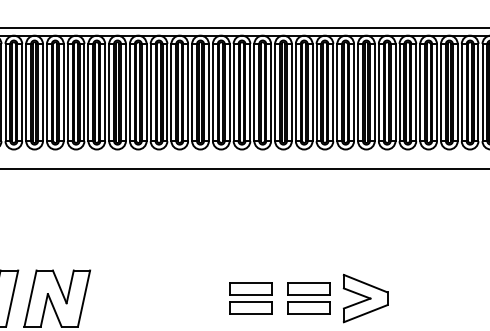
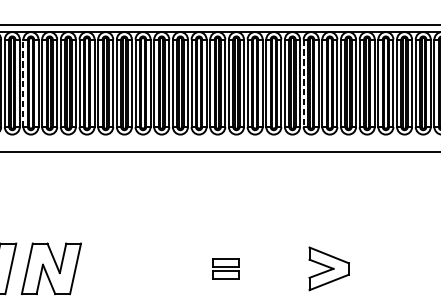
line: (26, 92) -> (23, 83), solid -> dashed
line: (337, 92) -> (303, 83), solid -> dashed
part: (250, 298) -> (225, 268), size x0.7
part: (308, 298) -> (277, 268), removed

